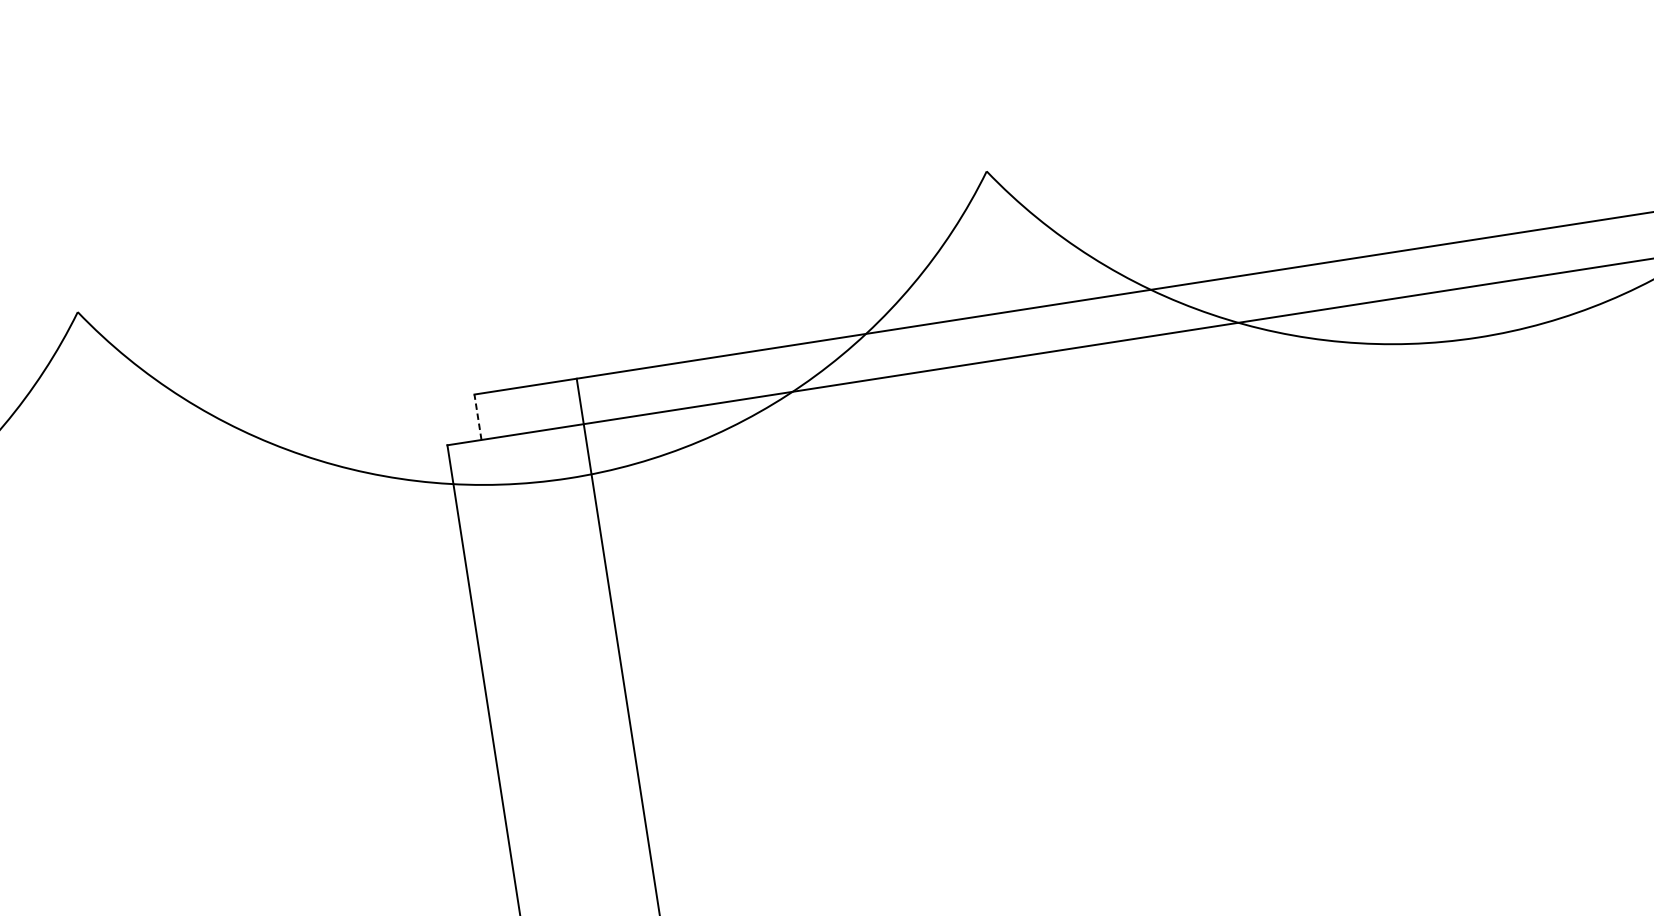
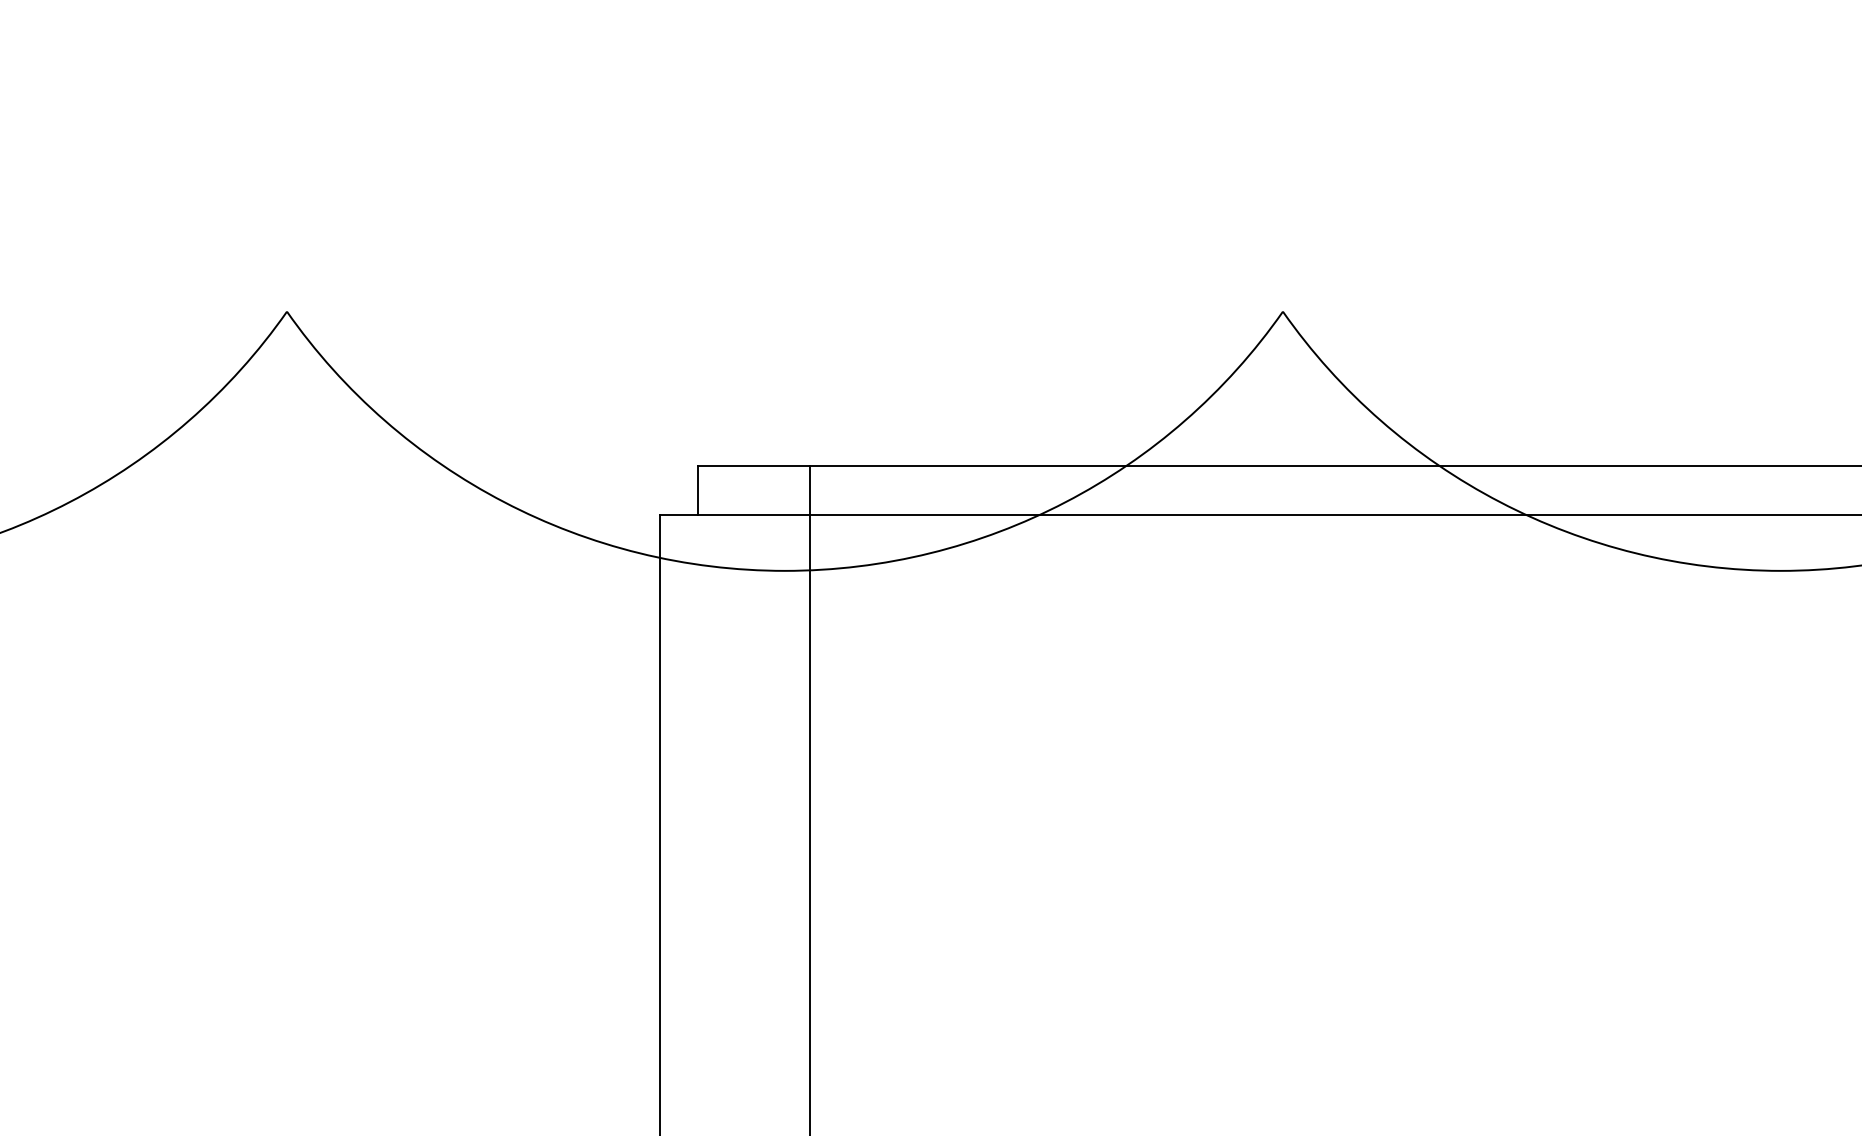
line: (477, 417) -> (697, 490), dashed -> solid

